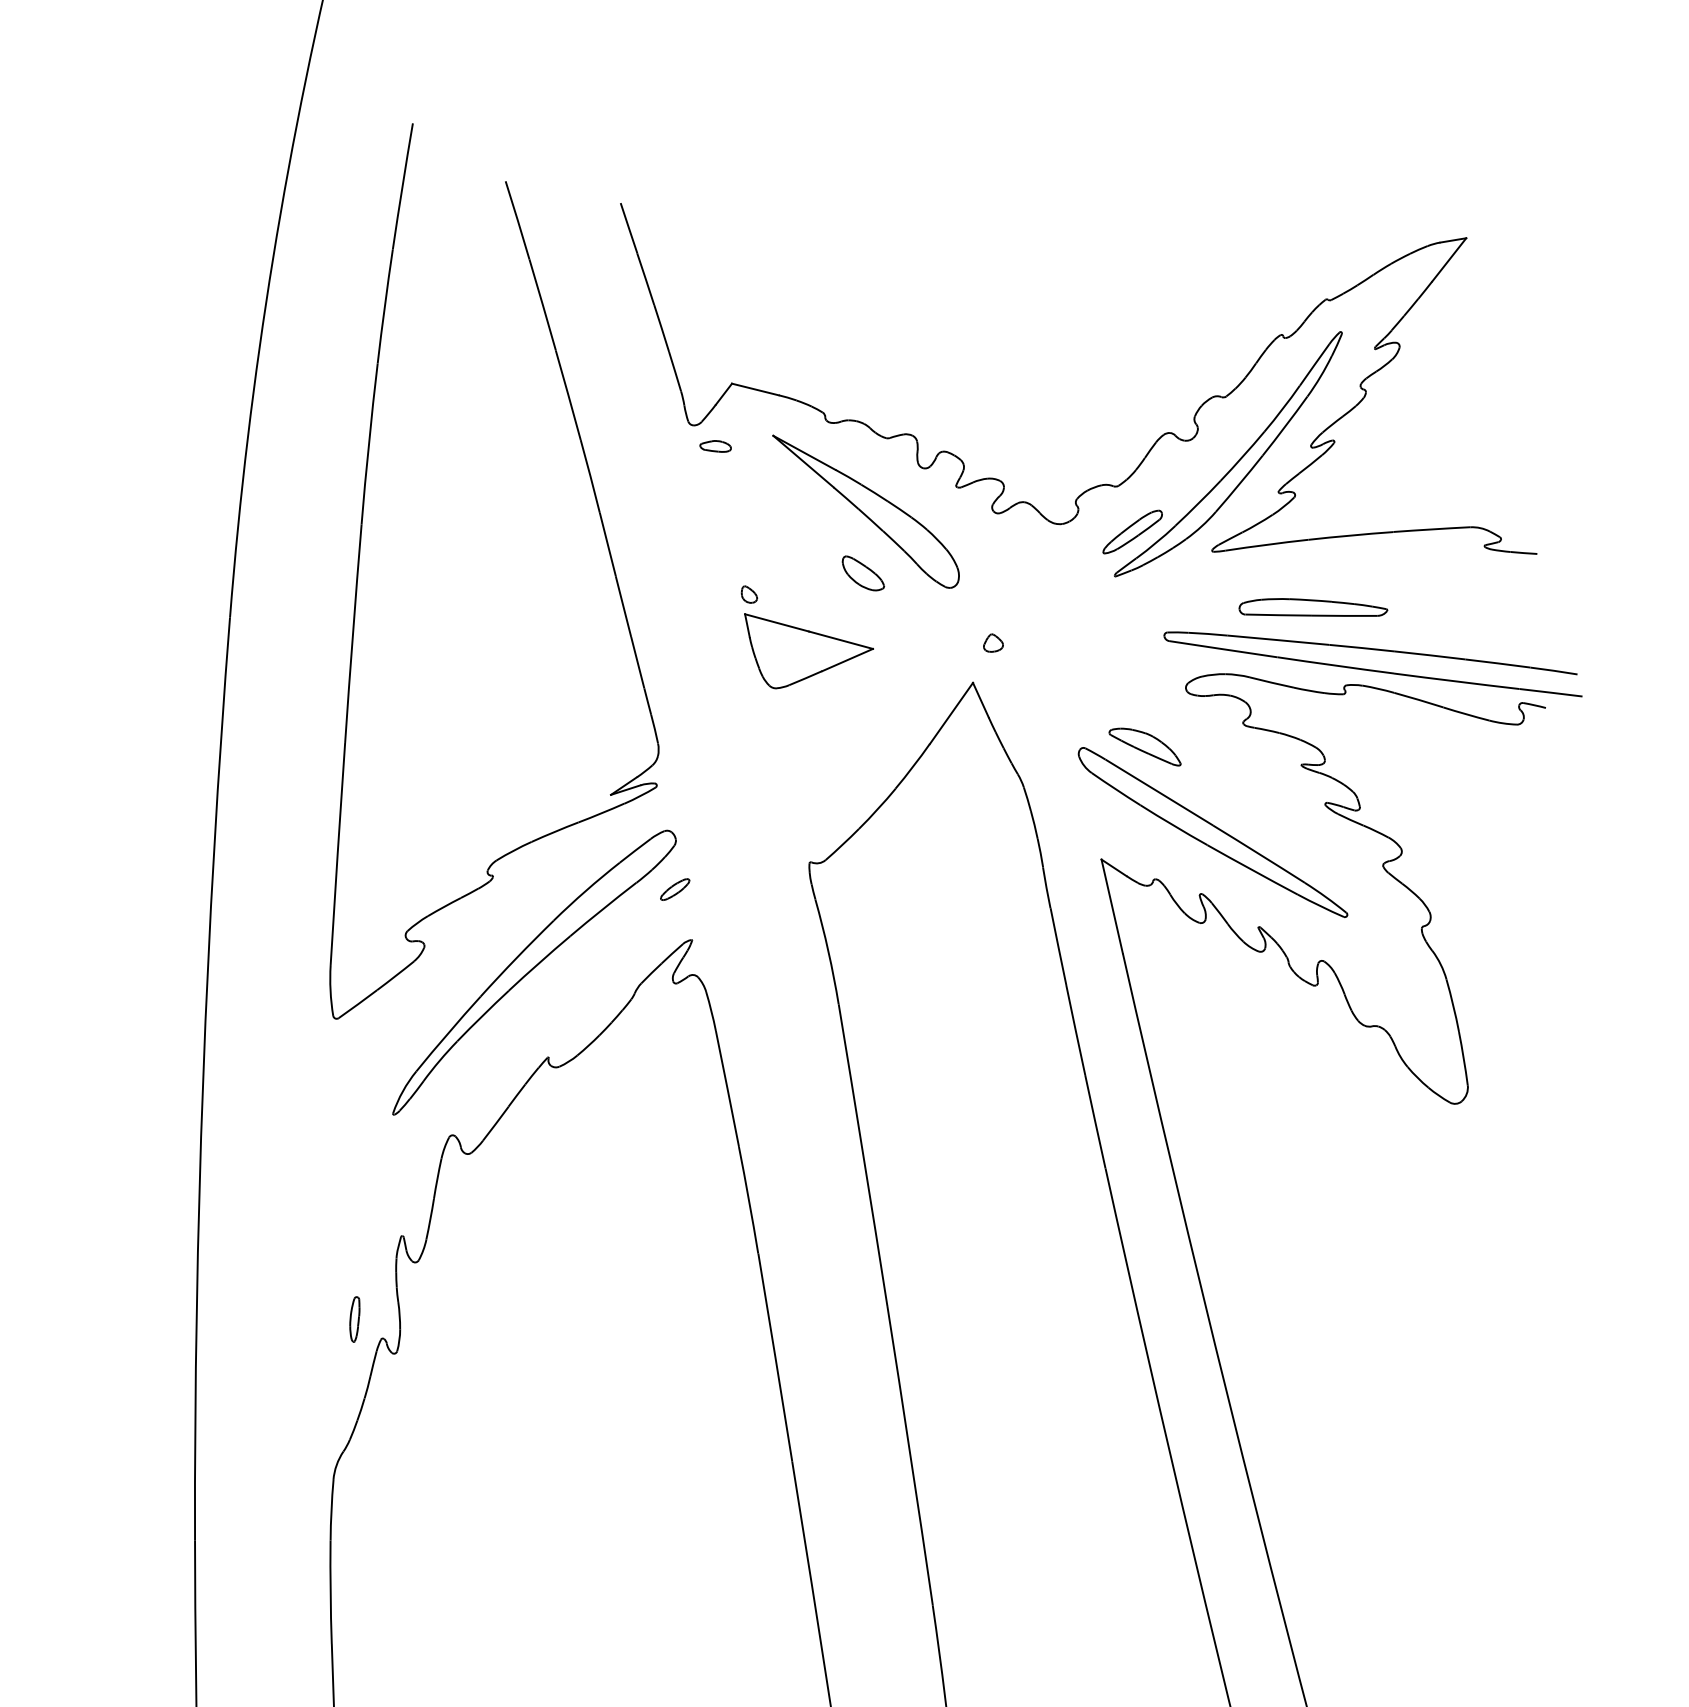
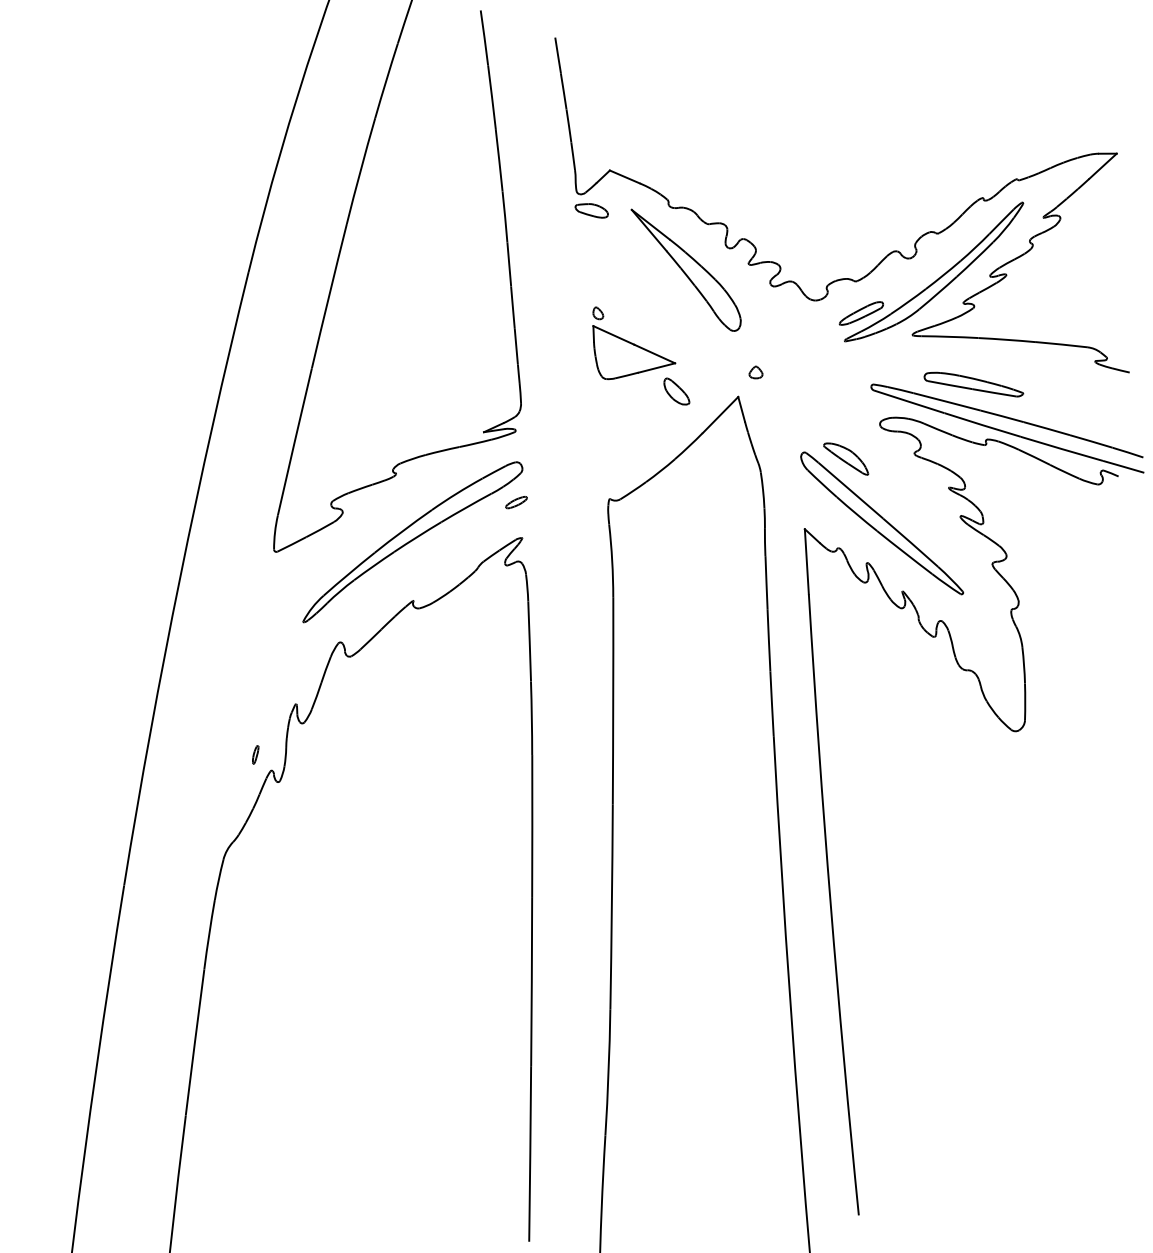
part: (716, 447) -> (592, 211), size x1.6
part: (862, 573) -> (676, 391), moved
part: (355, 1318) -> (255, 754), size x0.6

